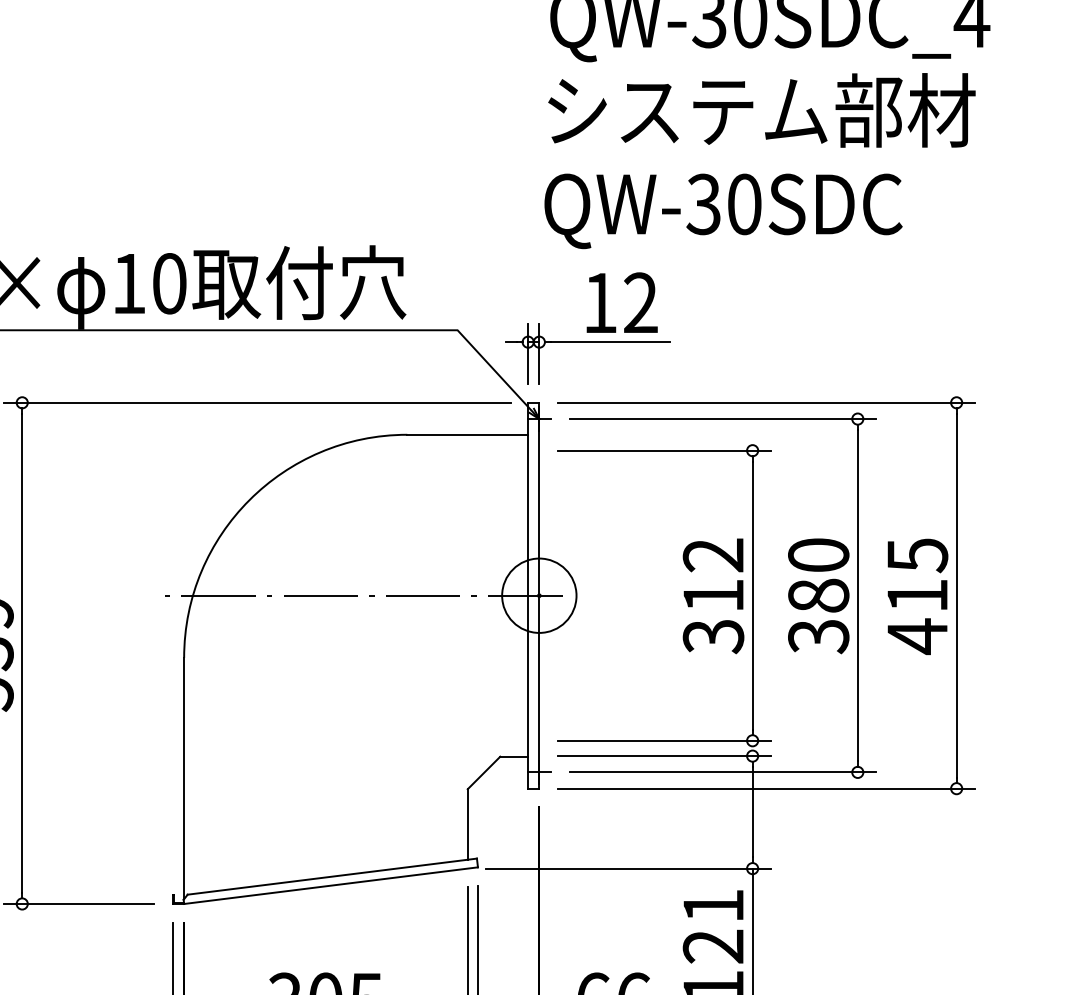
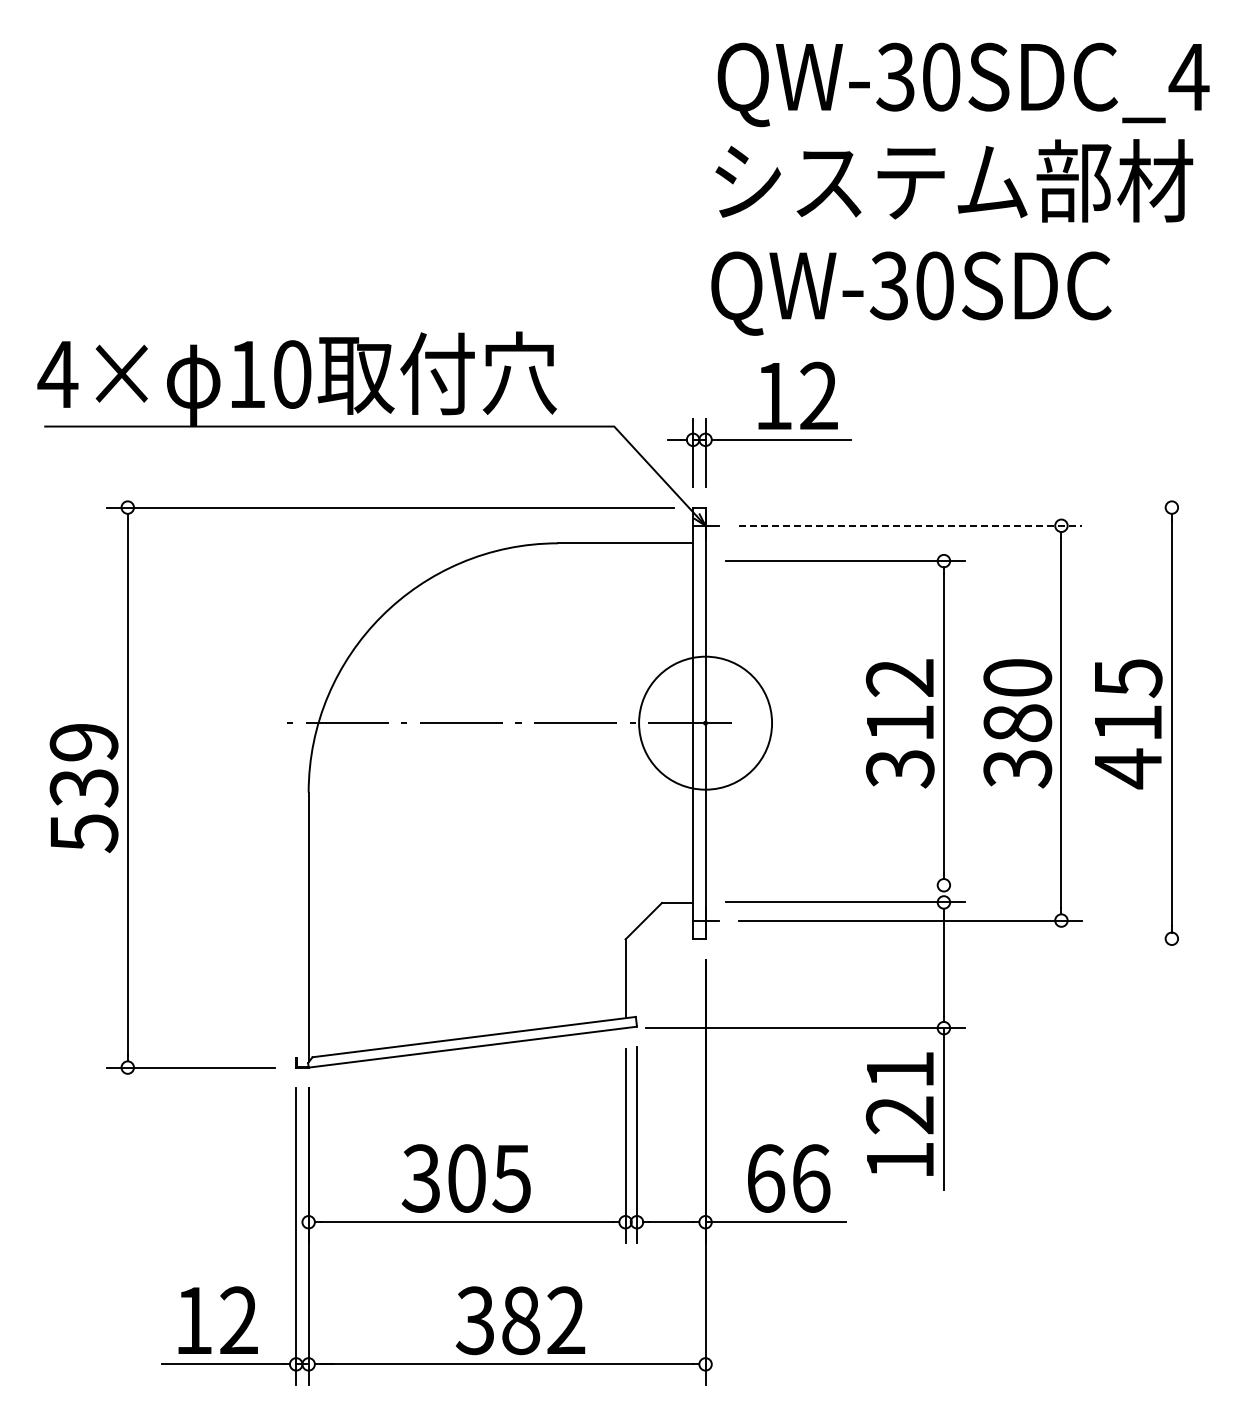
line: (766, 402) -> (959, 507), removed
line: (723, 418) -> (911, 525), solid -> dashed
circle: (539, 595) -> (705, 722), size x1.6
line: (664, 740) -> (845, 885), removed
line: (766, 788) -> (959, 938), removed

